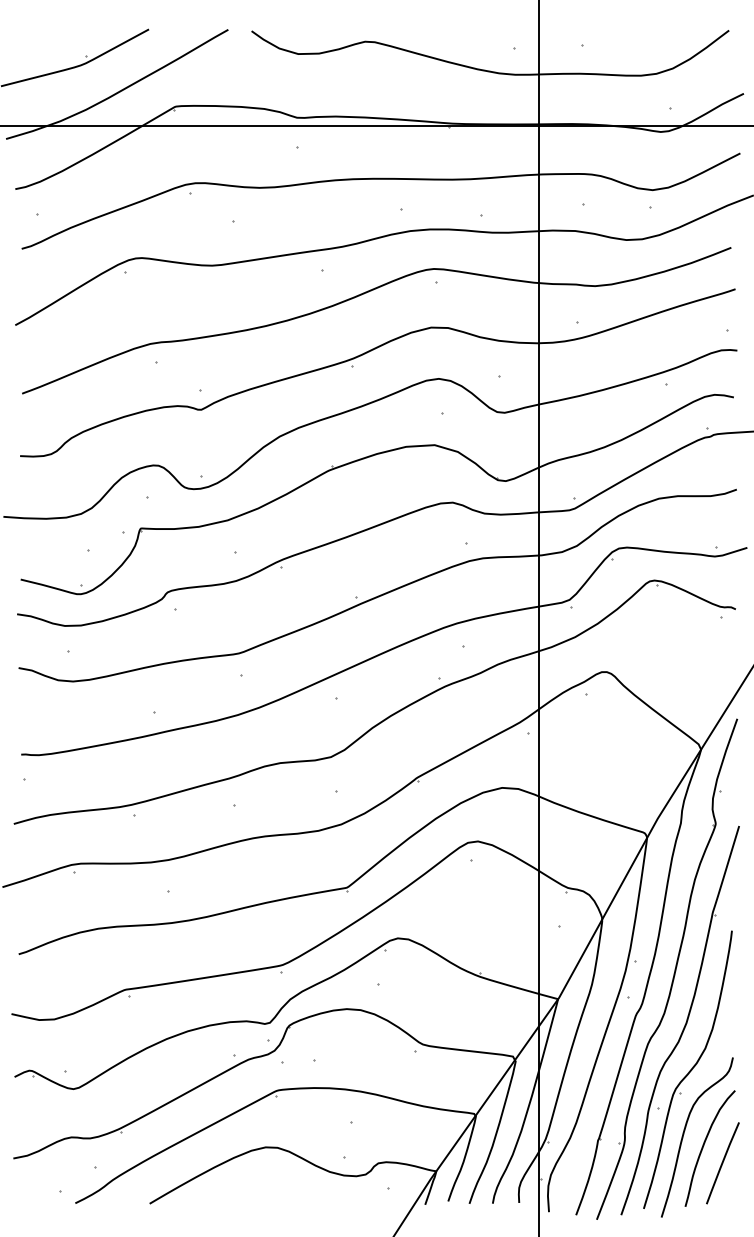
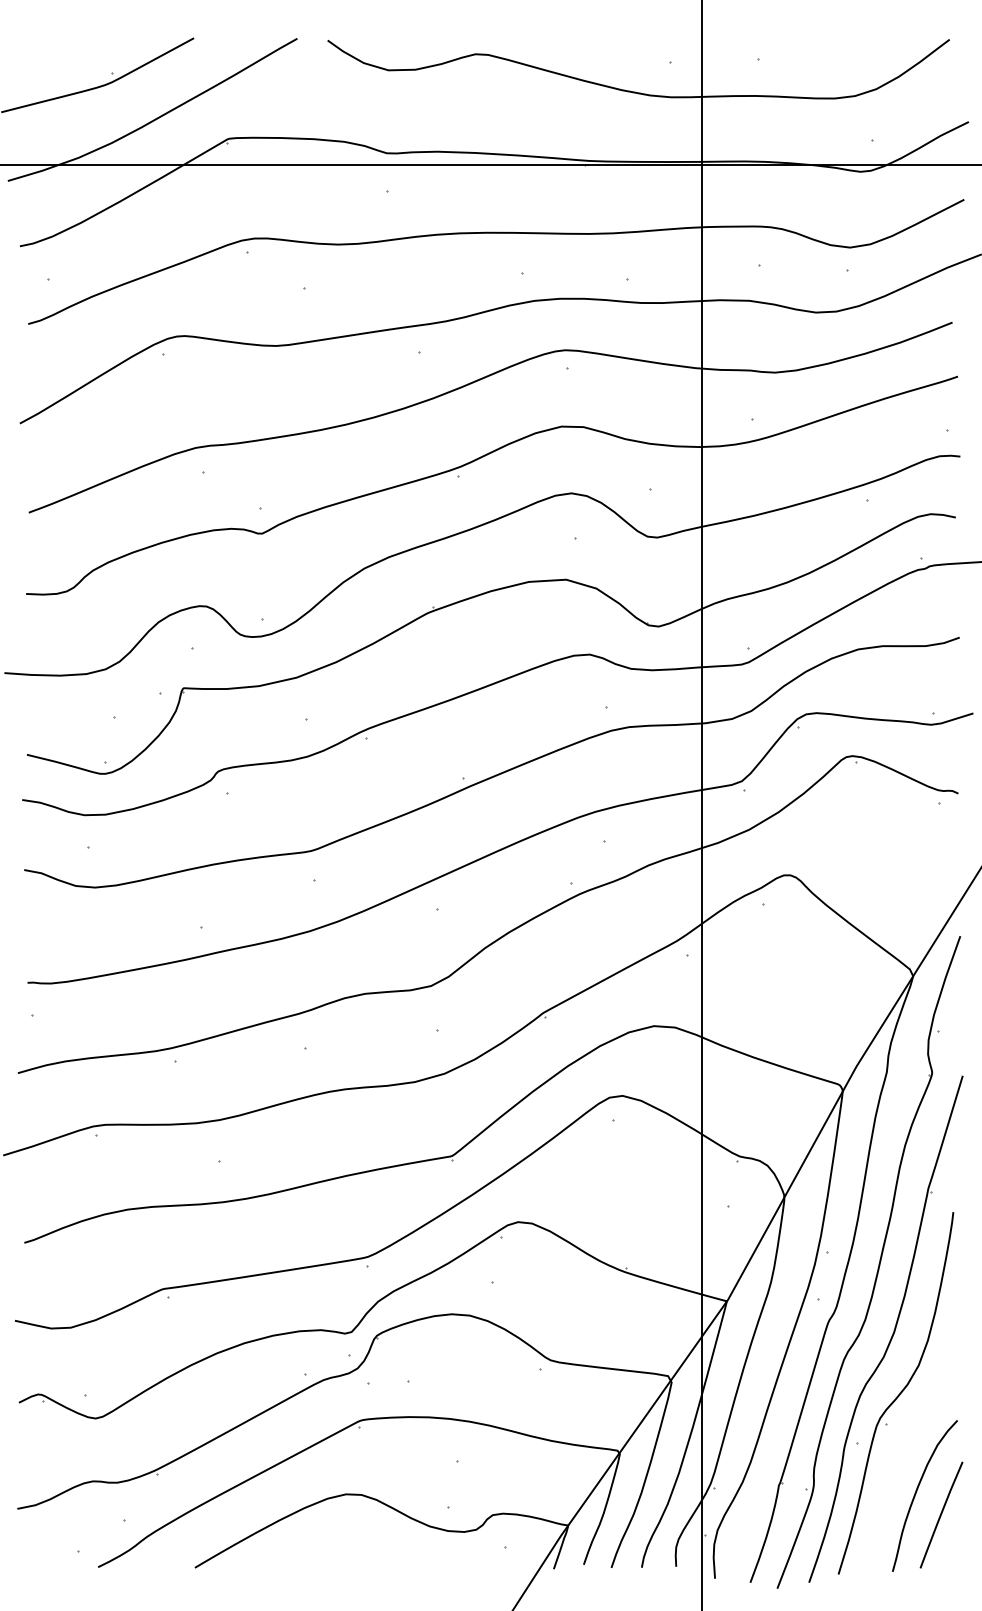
curve: (684, 1134) -> (891, 1477), removed

